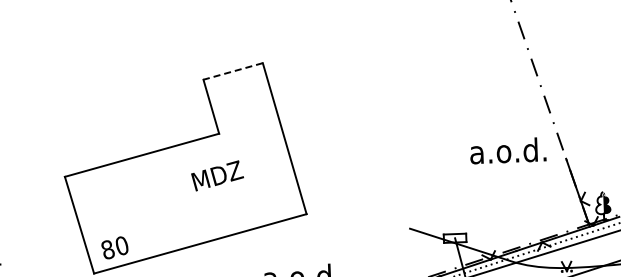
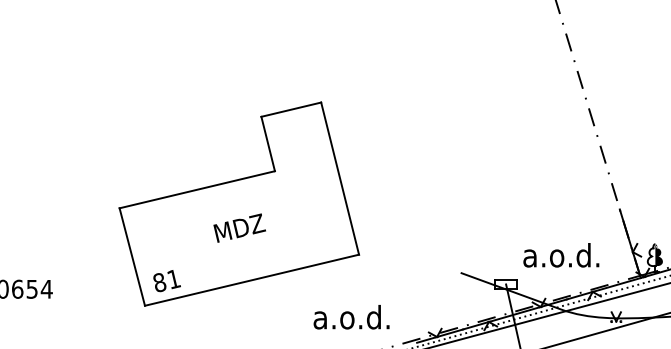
line: (233, 71) -> (291, 109), dashed -> solid
text: (508, 151) -> (561, 255), moved
text: (217, 175) -> (239, 227), moved
text: (121, 246) -> (173, 279), 80 -> 81

